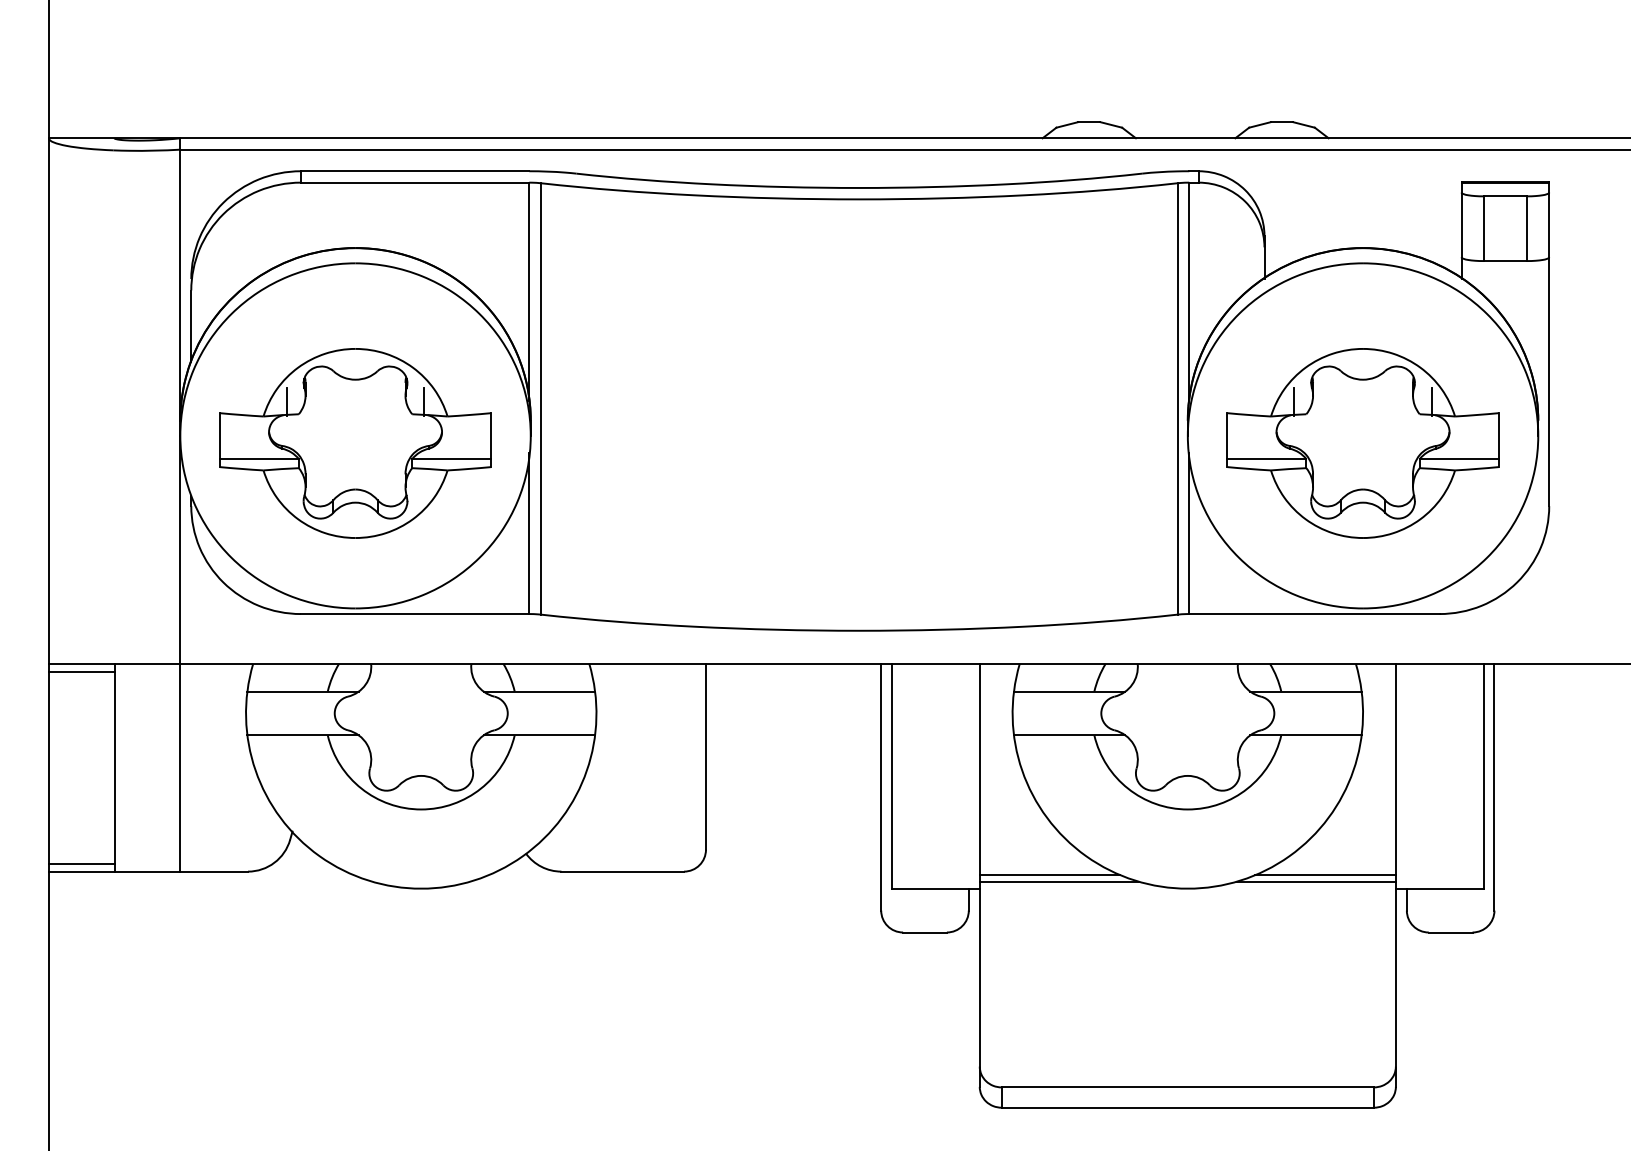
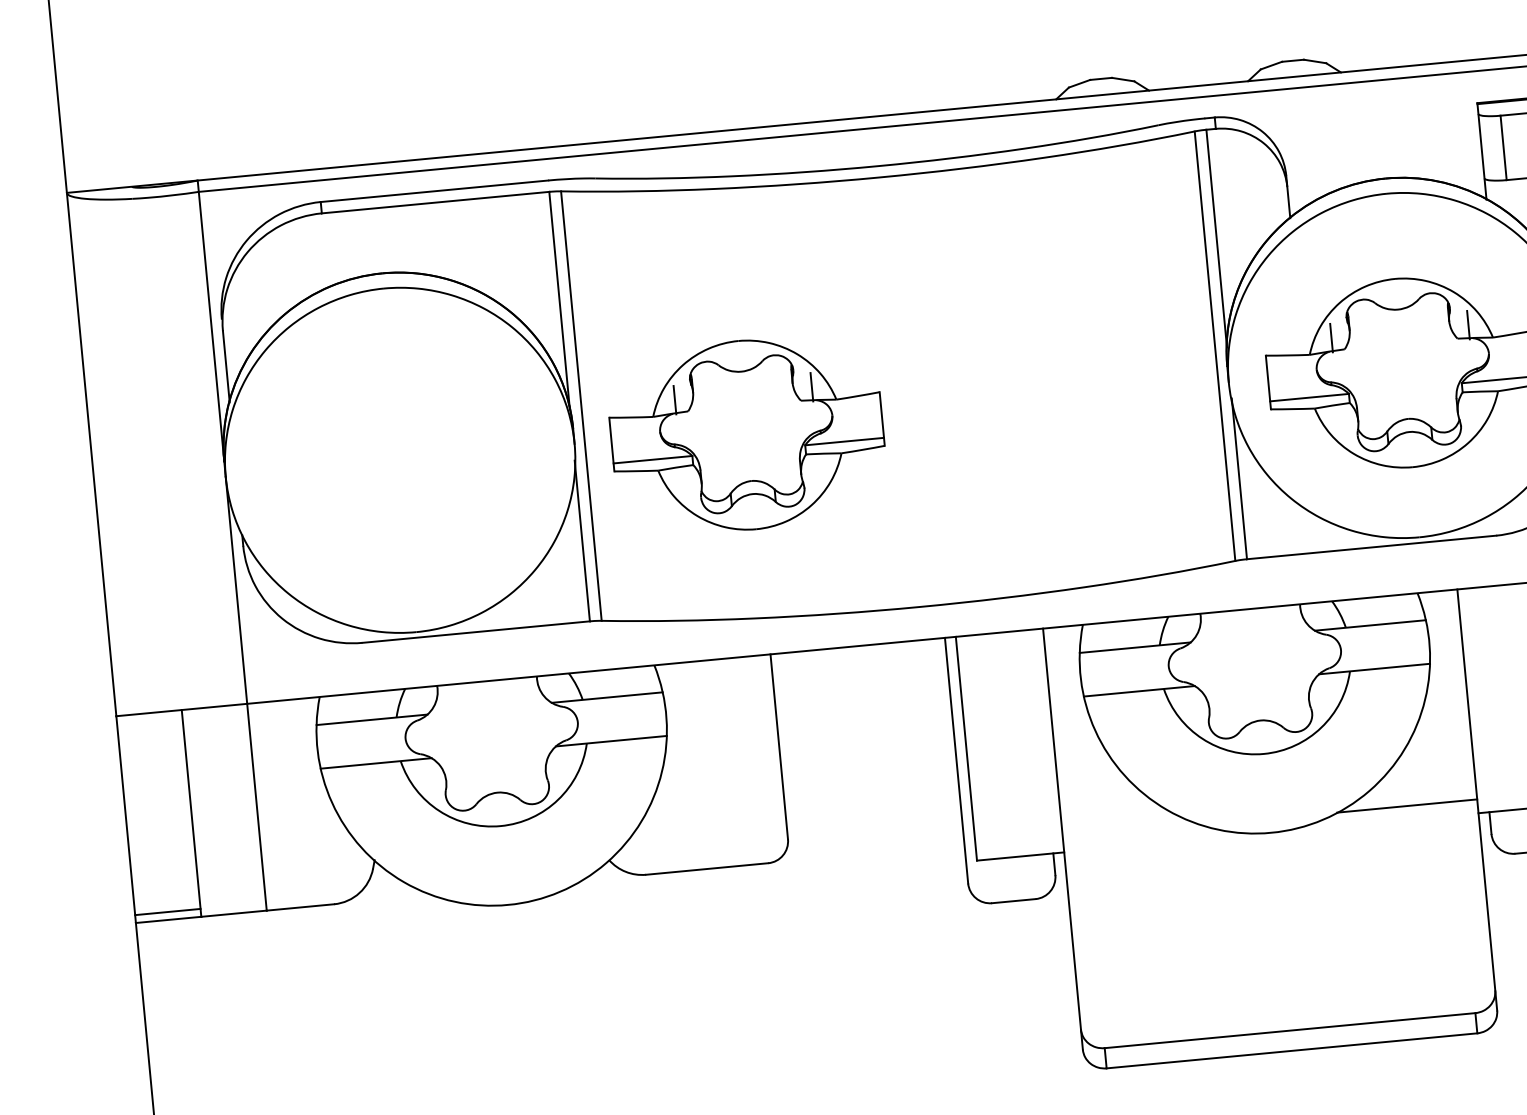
part: (355, 443) -> (747, 435), moved
line: (81, 671) -> (149, 720), removed
line: (1049, 874) -> (1132, 831), removed
line: (1058, 881) -> (1141, 837), removed
line: (1316, 881) -> (1398, 813), removed

